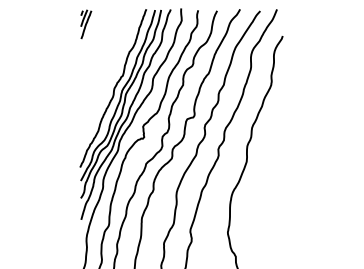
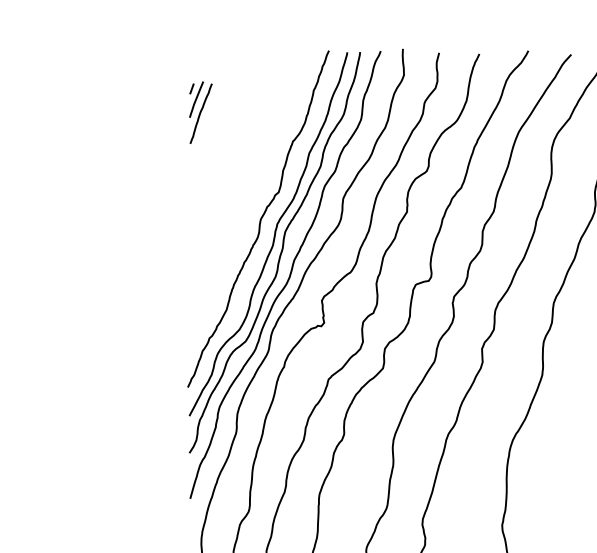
part: (86, 24) -> (201, 112), moved

